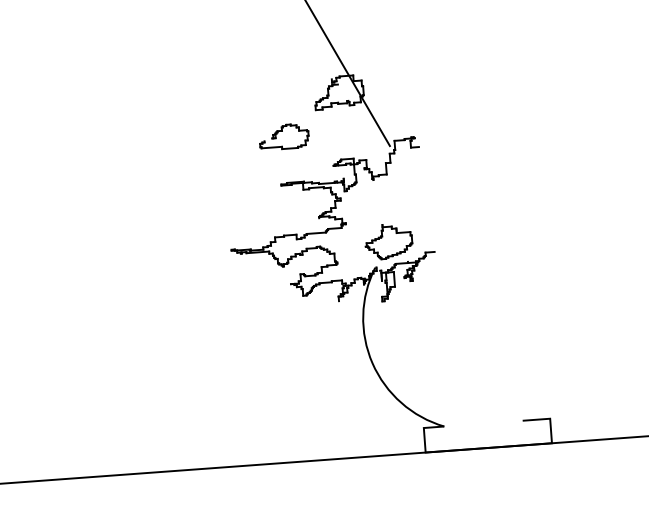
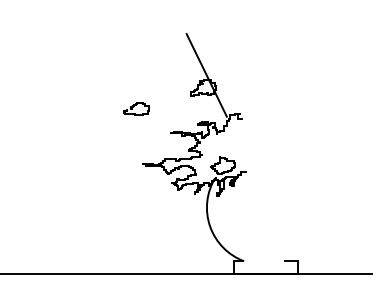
part: (283, 136) -> (136, 108), moved

